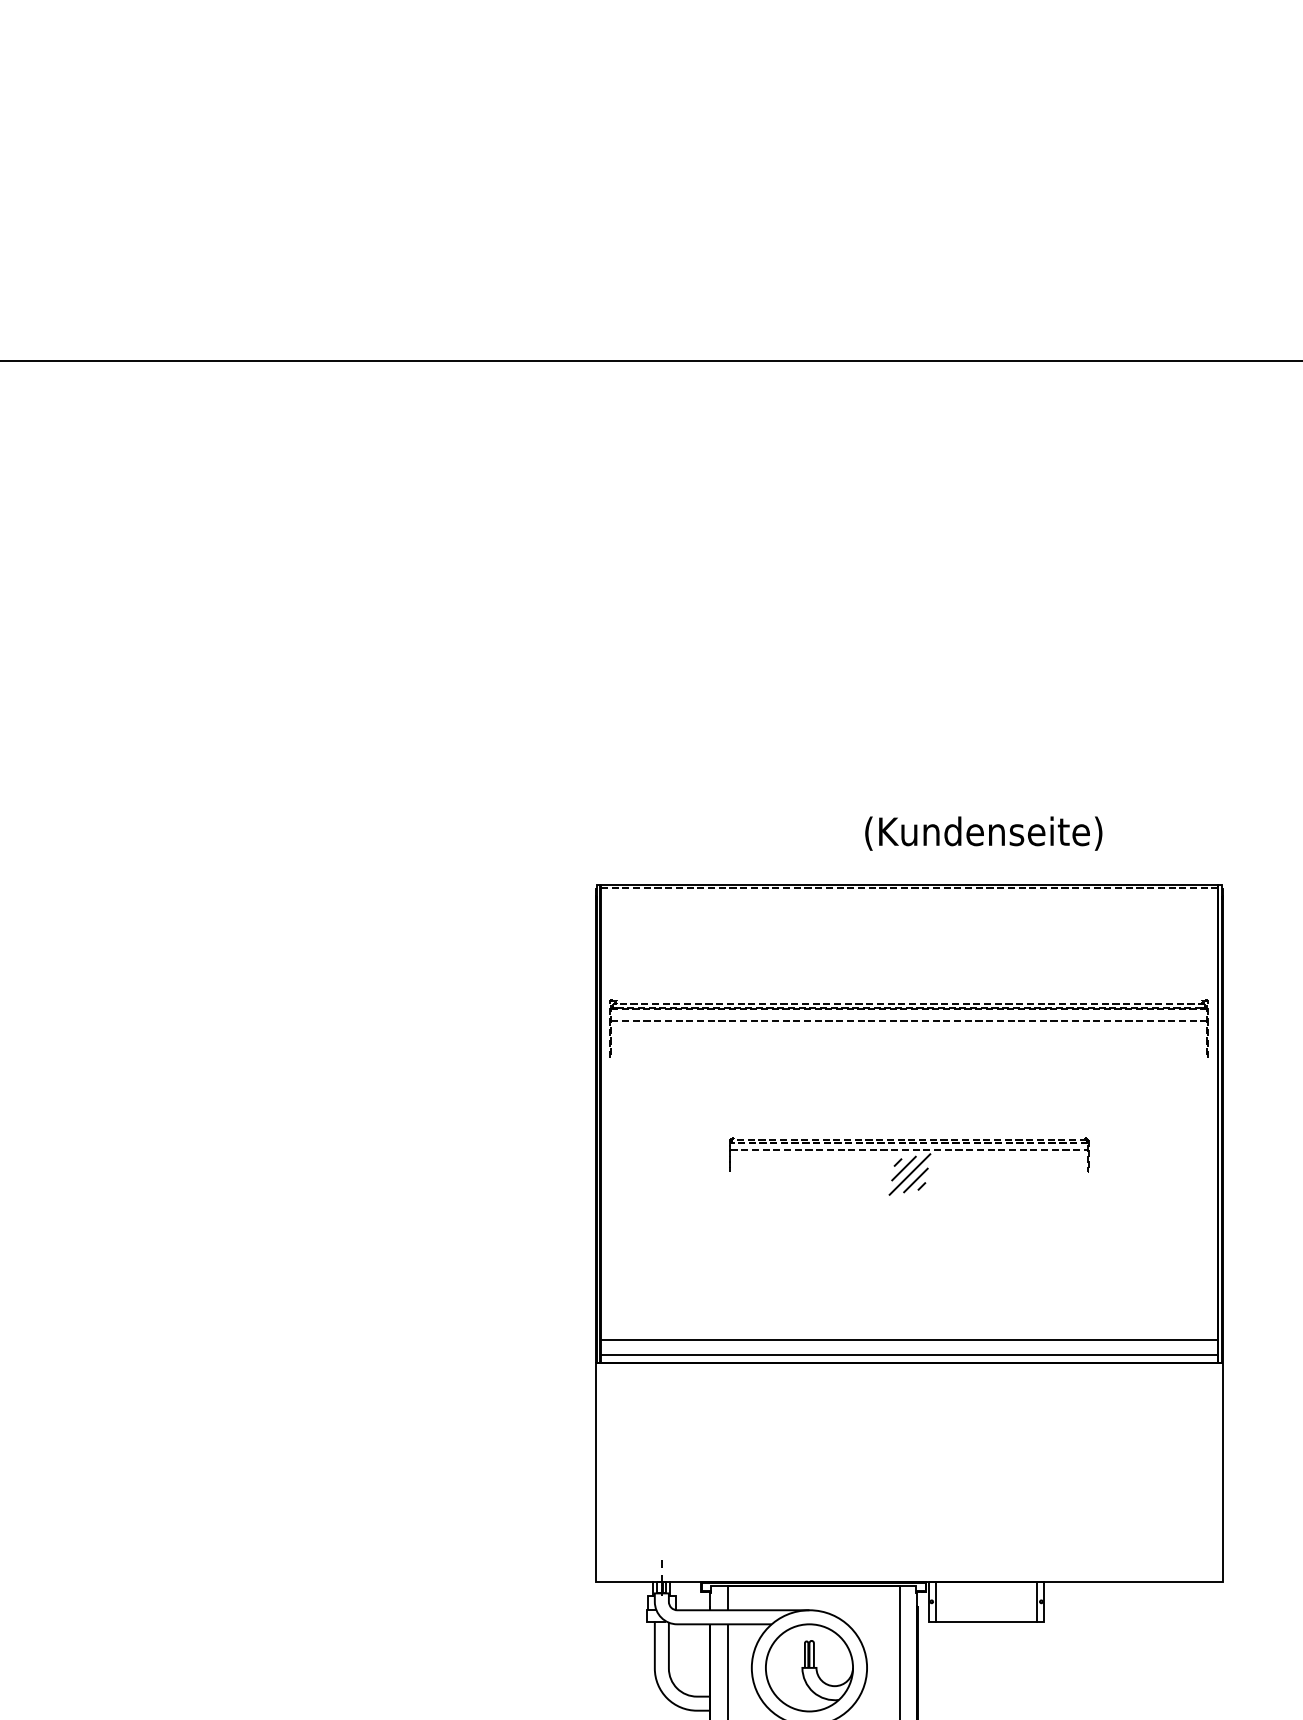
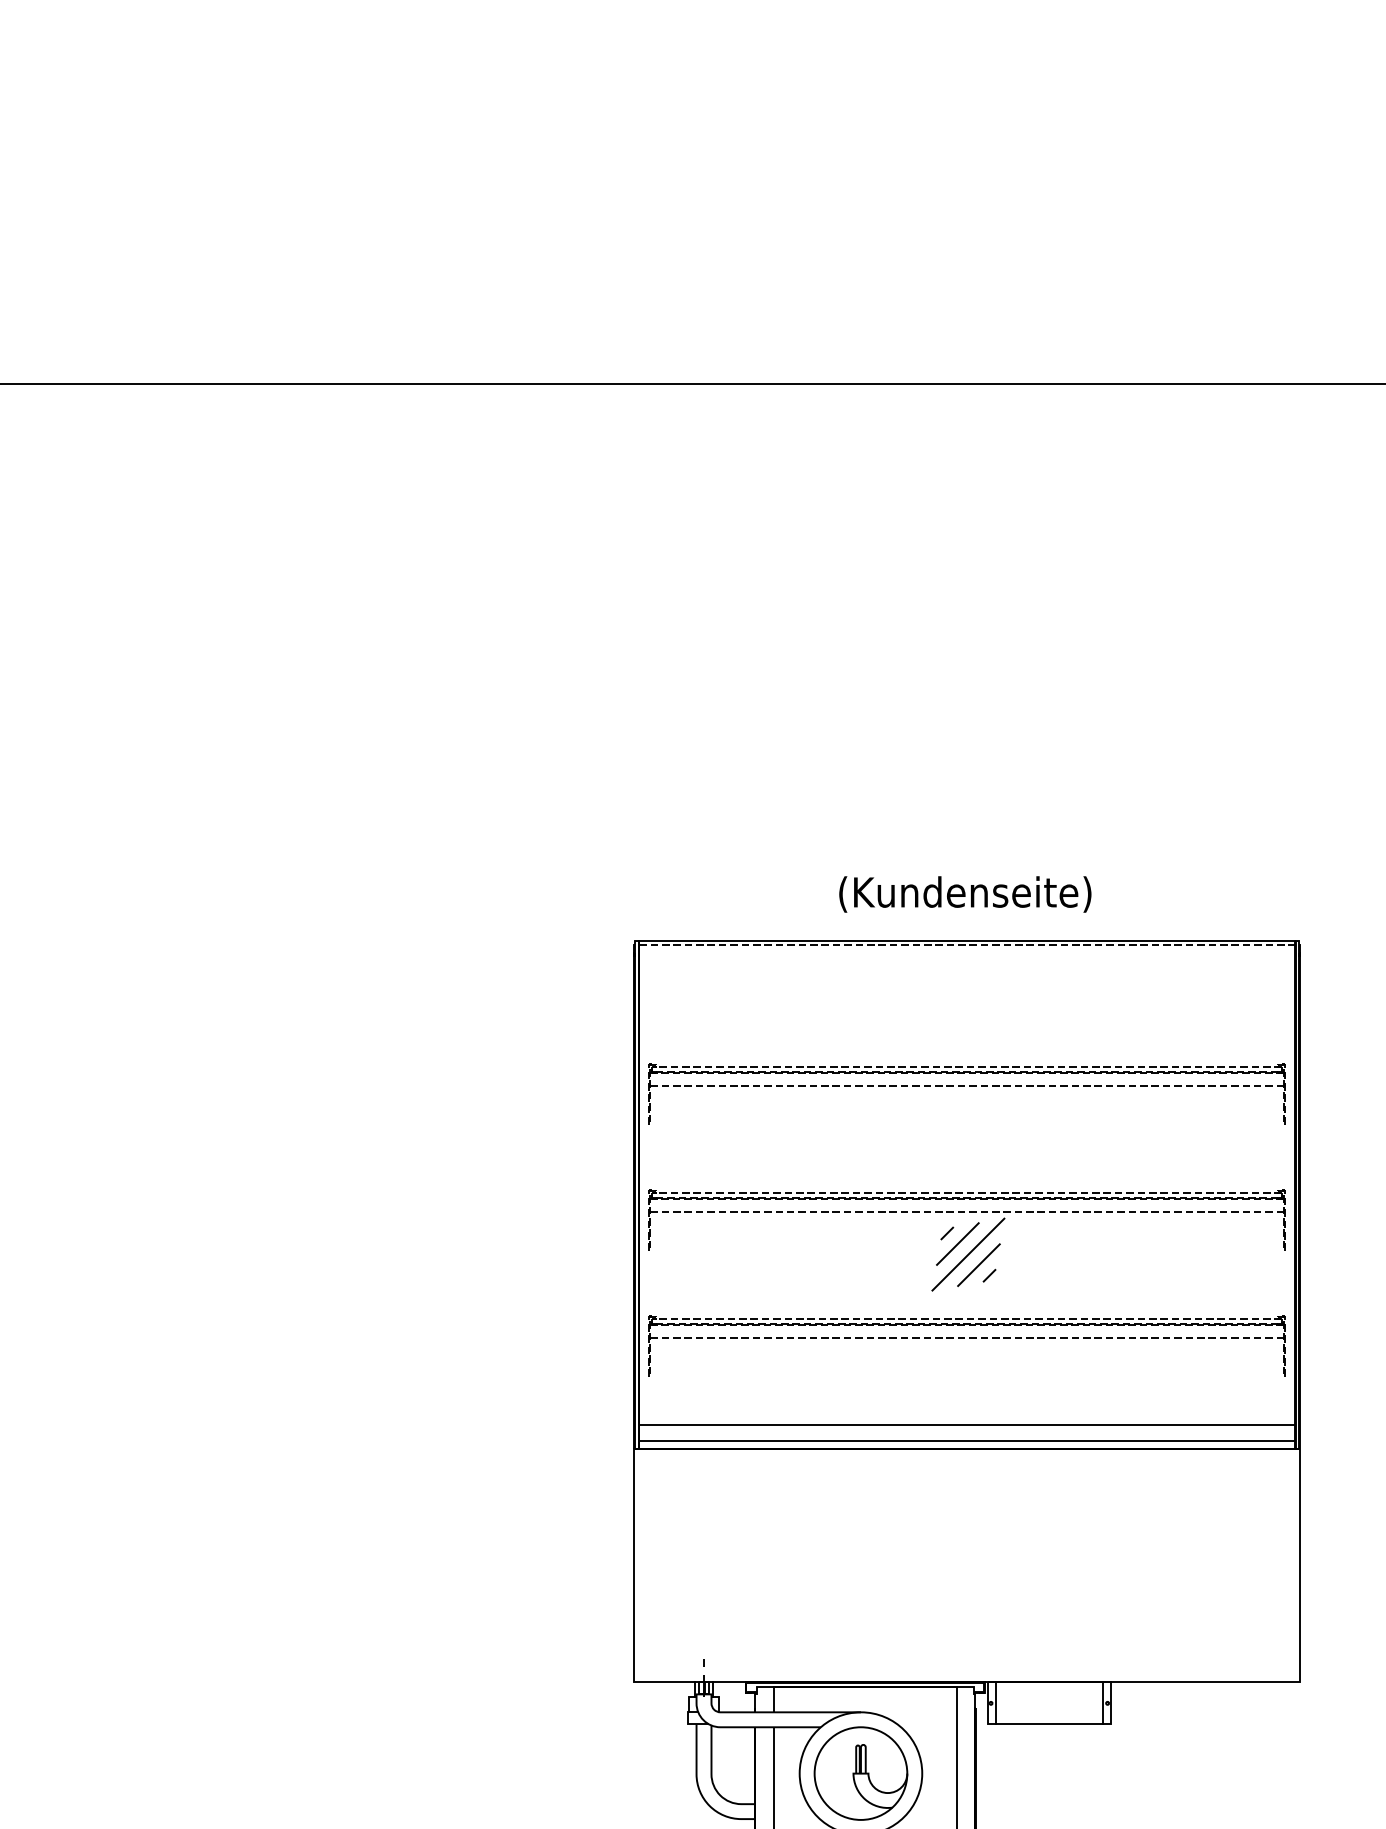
text: (983, 833) -> (965, 894), moved
part: (908, 1166) -> (966, 1240), size x1.67
part: (906, 1258) -> (964, 1338), added

